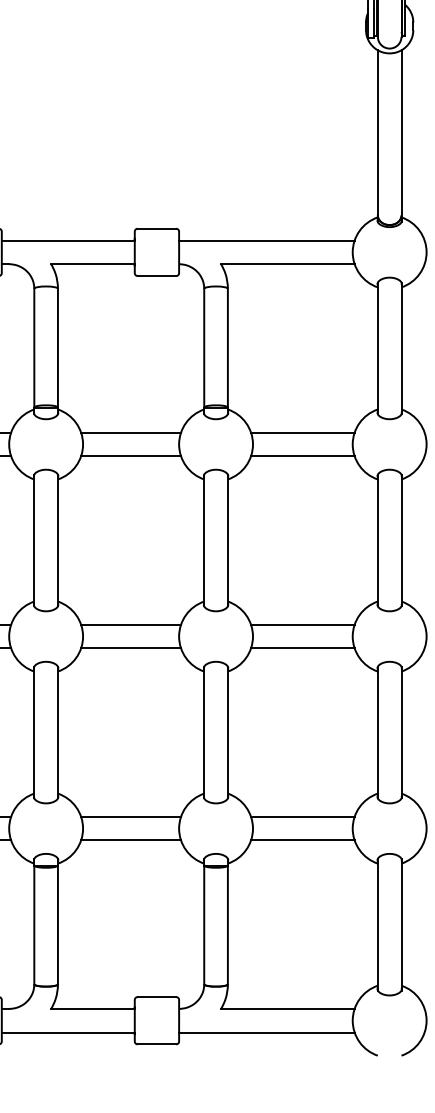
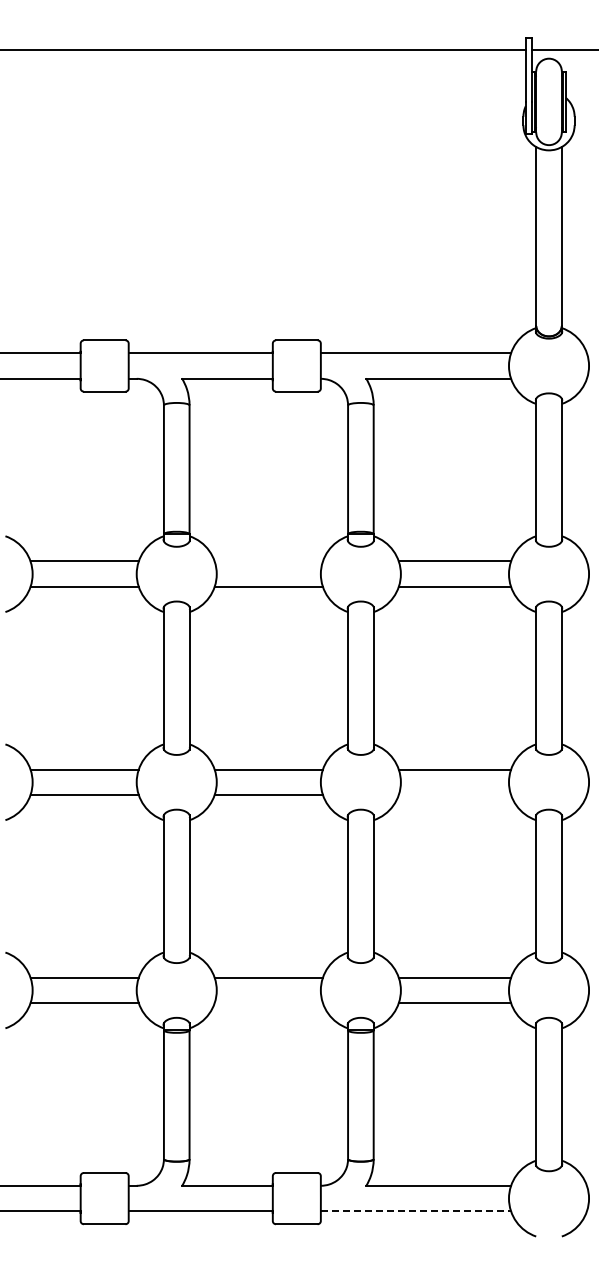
line: (130, 432) -> (268, 561), removed
line: (302, 648) -> (454, 795), removed
line: (130, 840) -> (268, 1003), removed
line: (267, 1032) -> (416, 1211), solid -> dashed

